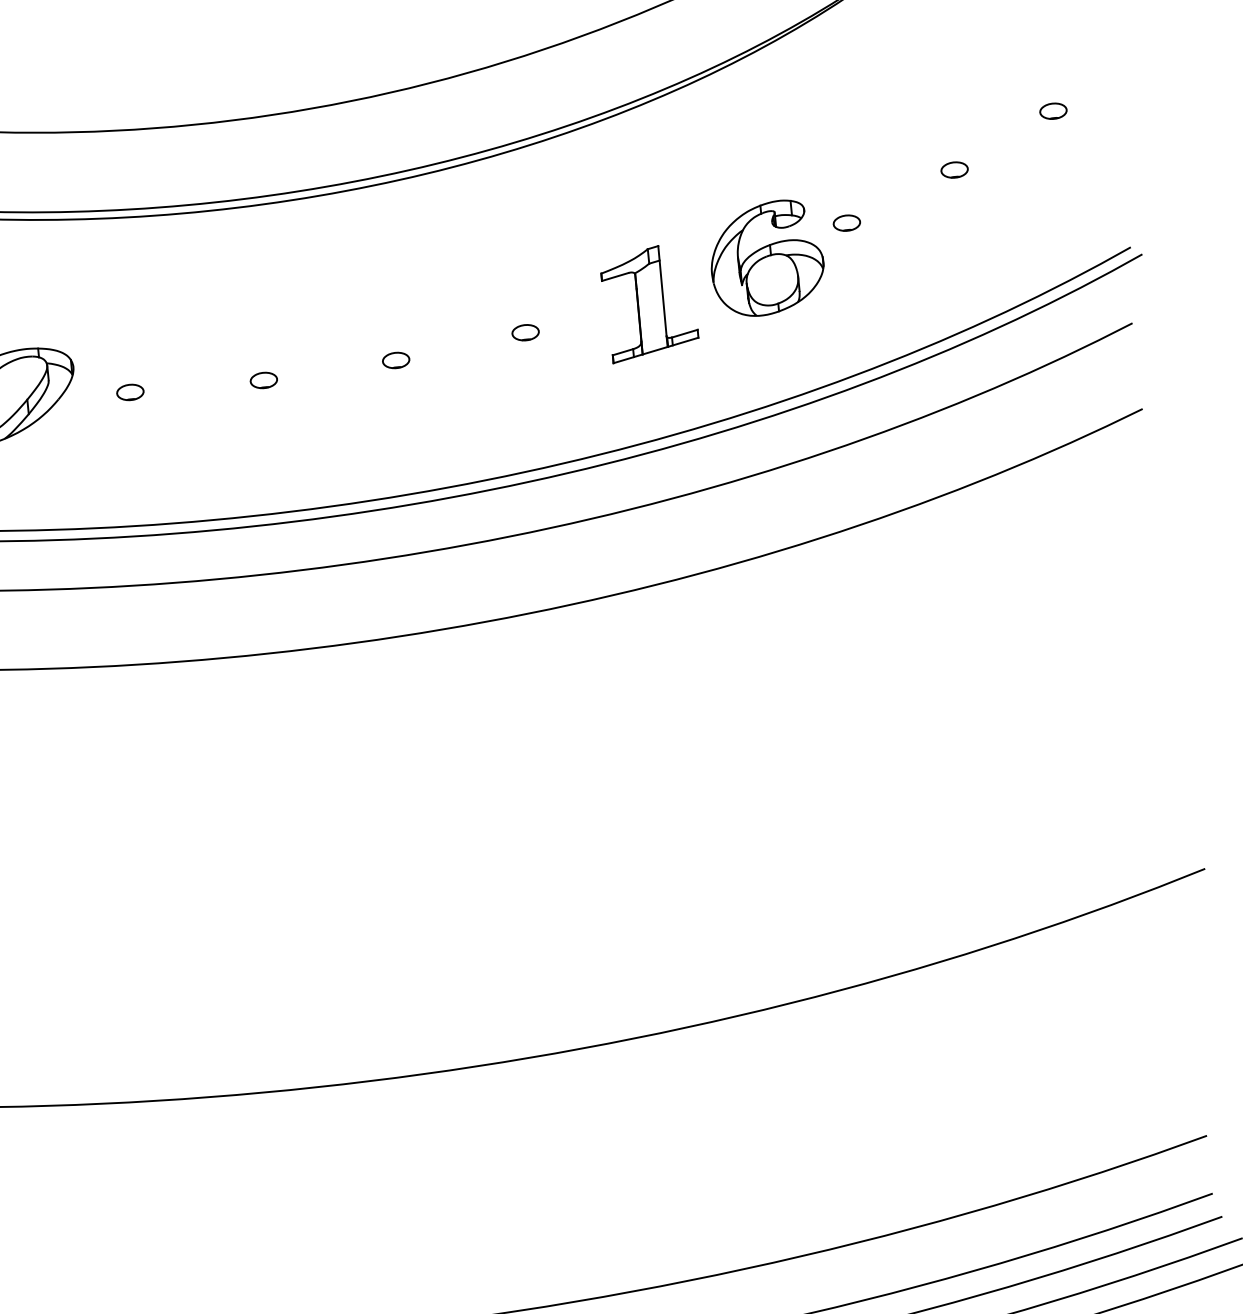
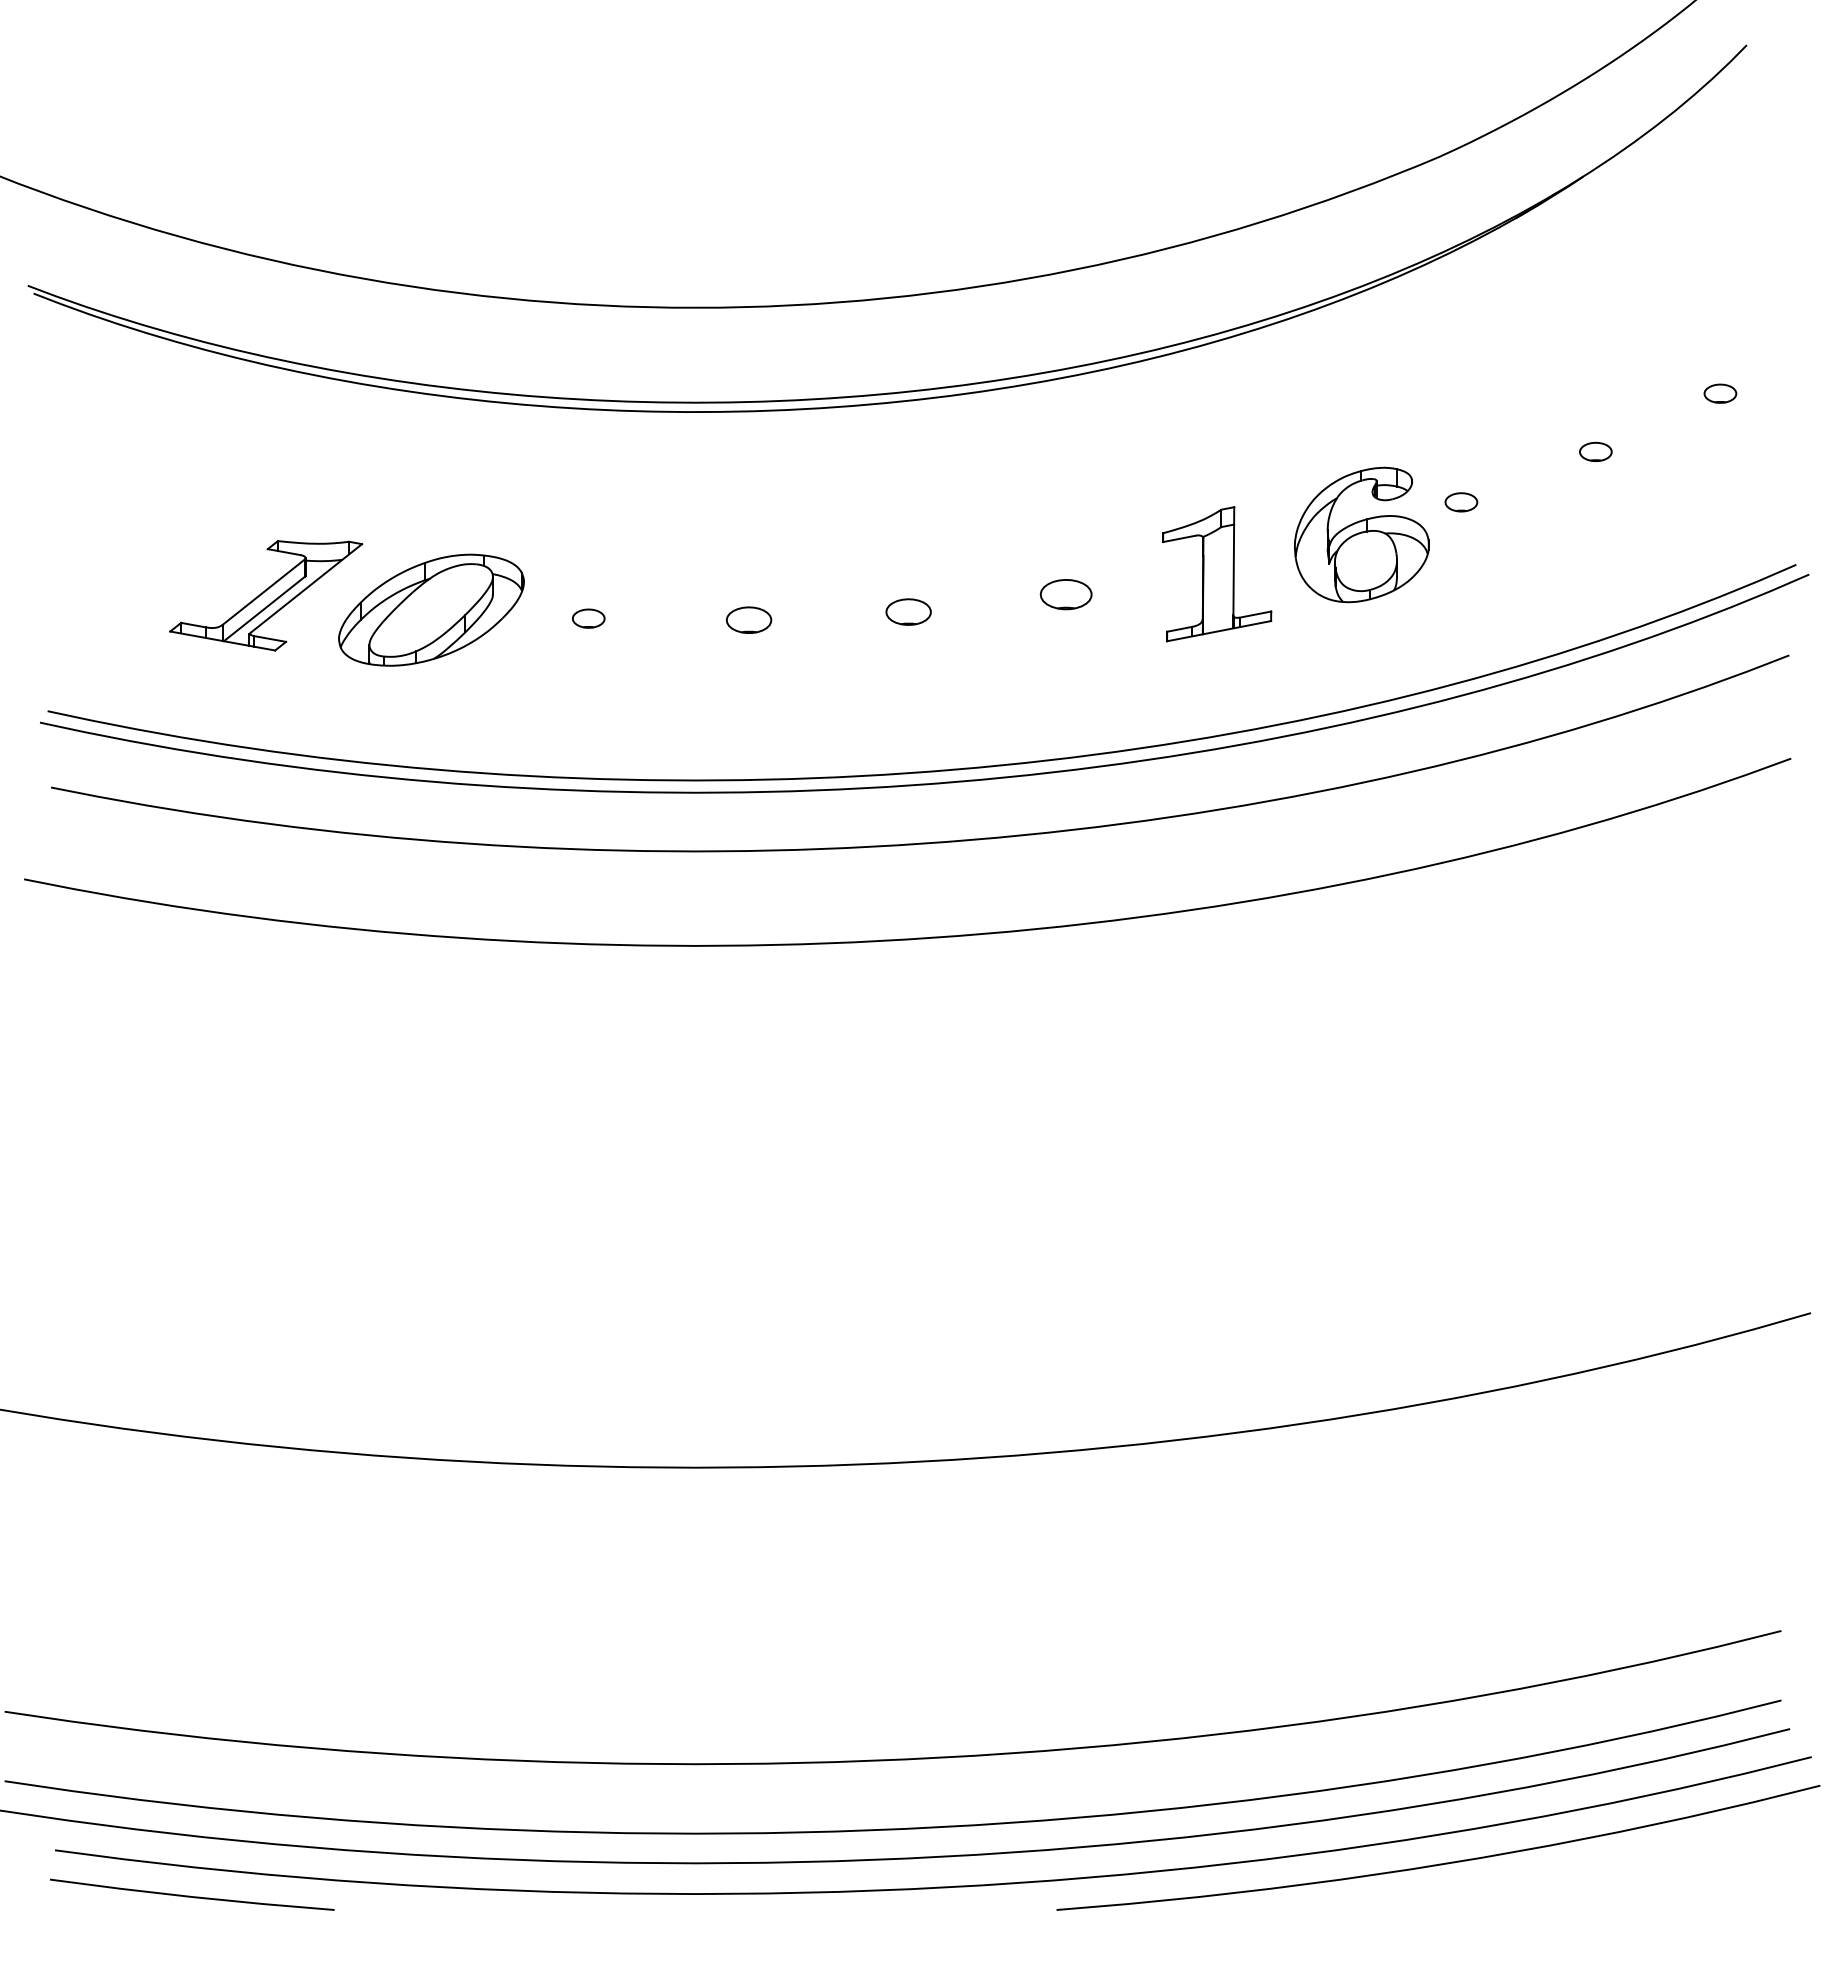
part: (525, 332) -> (1065, 594), size x1.6
part: (395, 360) -> (908, 612), size x1.4
part: (263, 380) -> (748, 620), size x1.4

